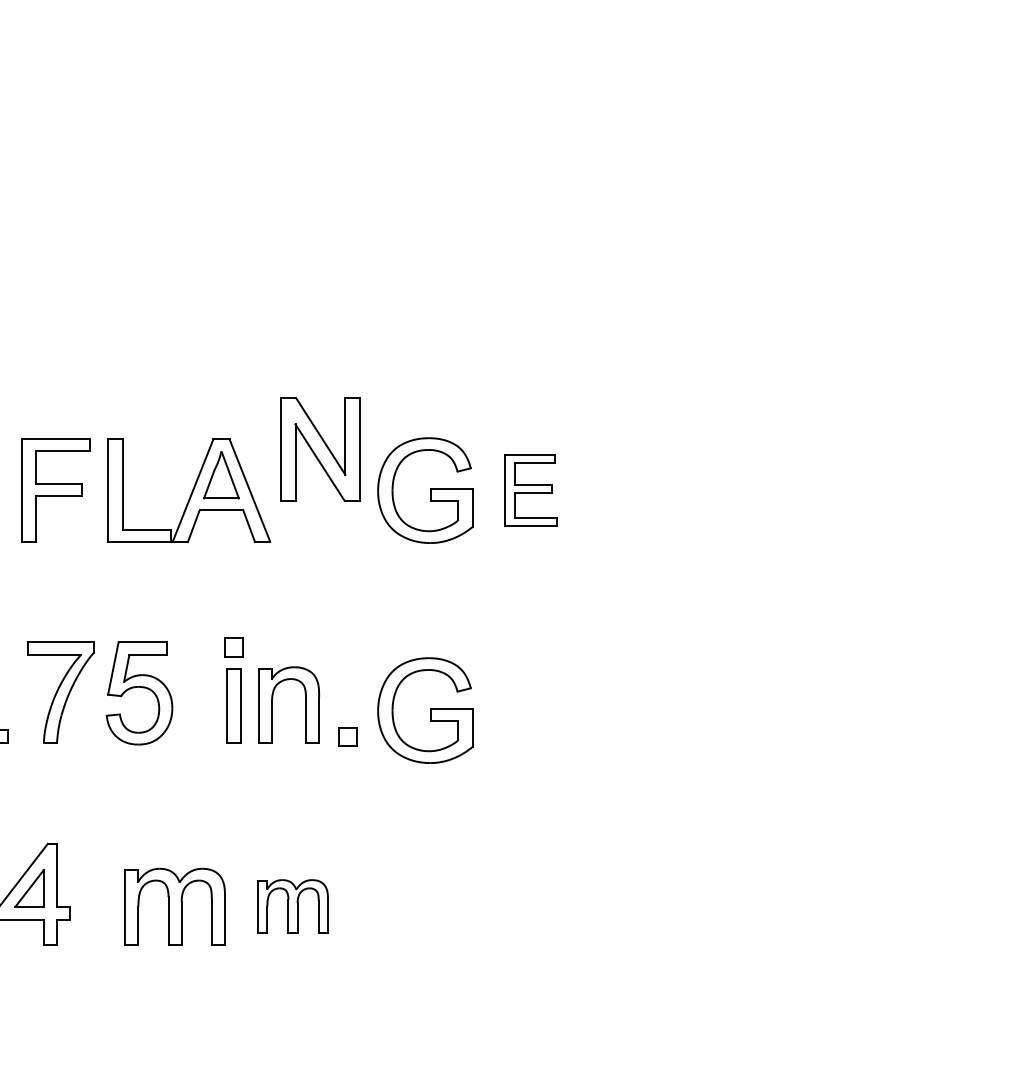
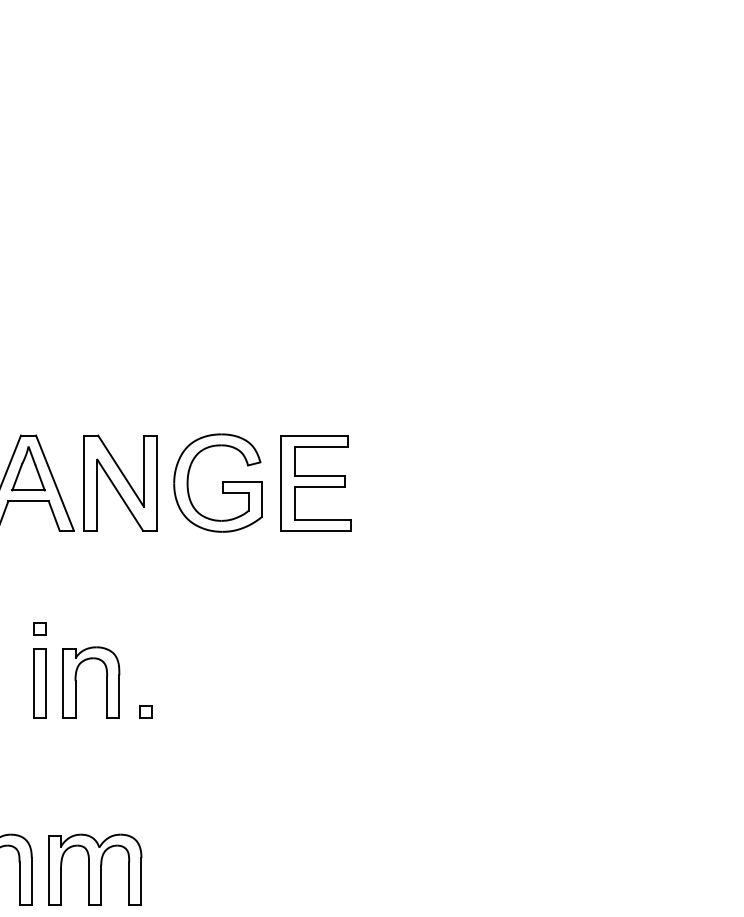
part: (320, 449) -> (120, 483), moved
part: (530, 490) -> (315, 483), size x1.43
part: (233, 647) -> (39, 628), size x0.71
part: (425, 710) -> (218, 687), removed
part: (347, 736) -> (145, 711), size x0.71
part: (292, 906) -> (94, 869), size x1.43

